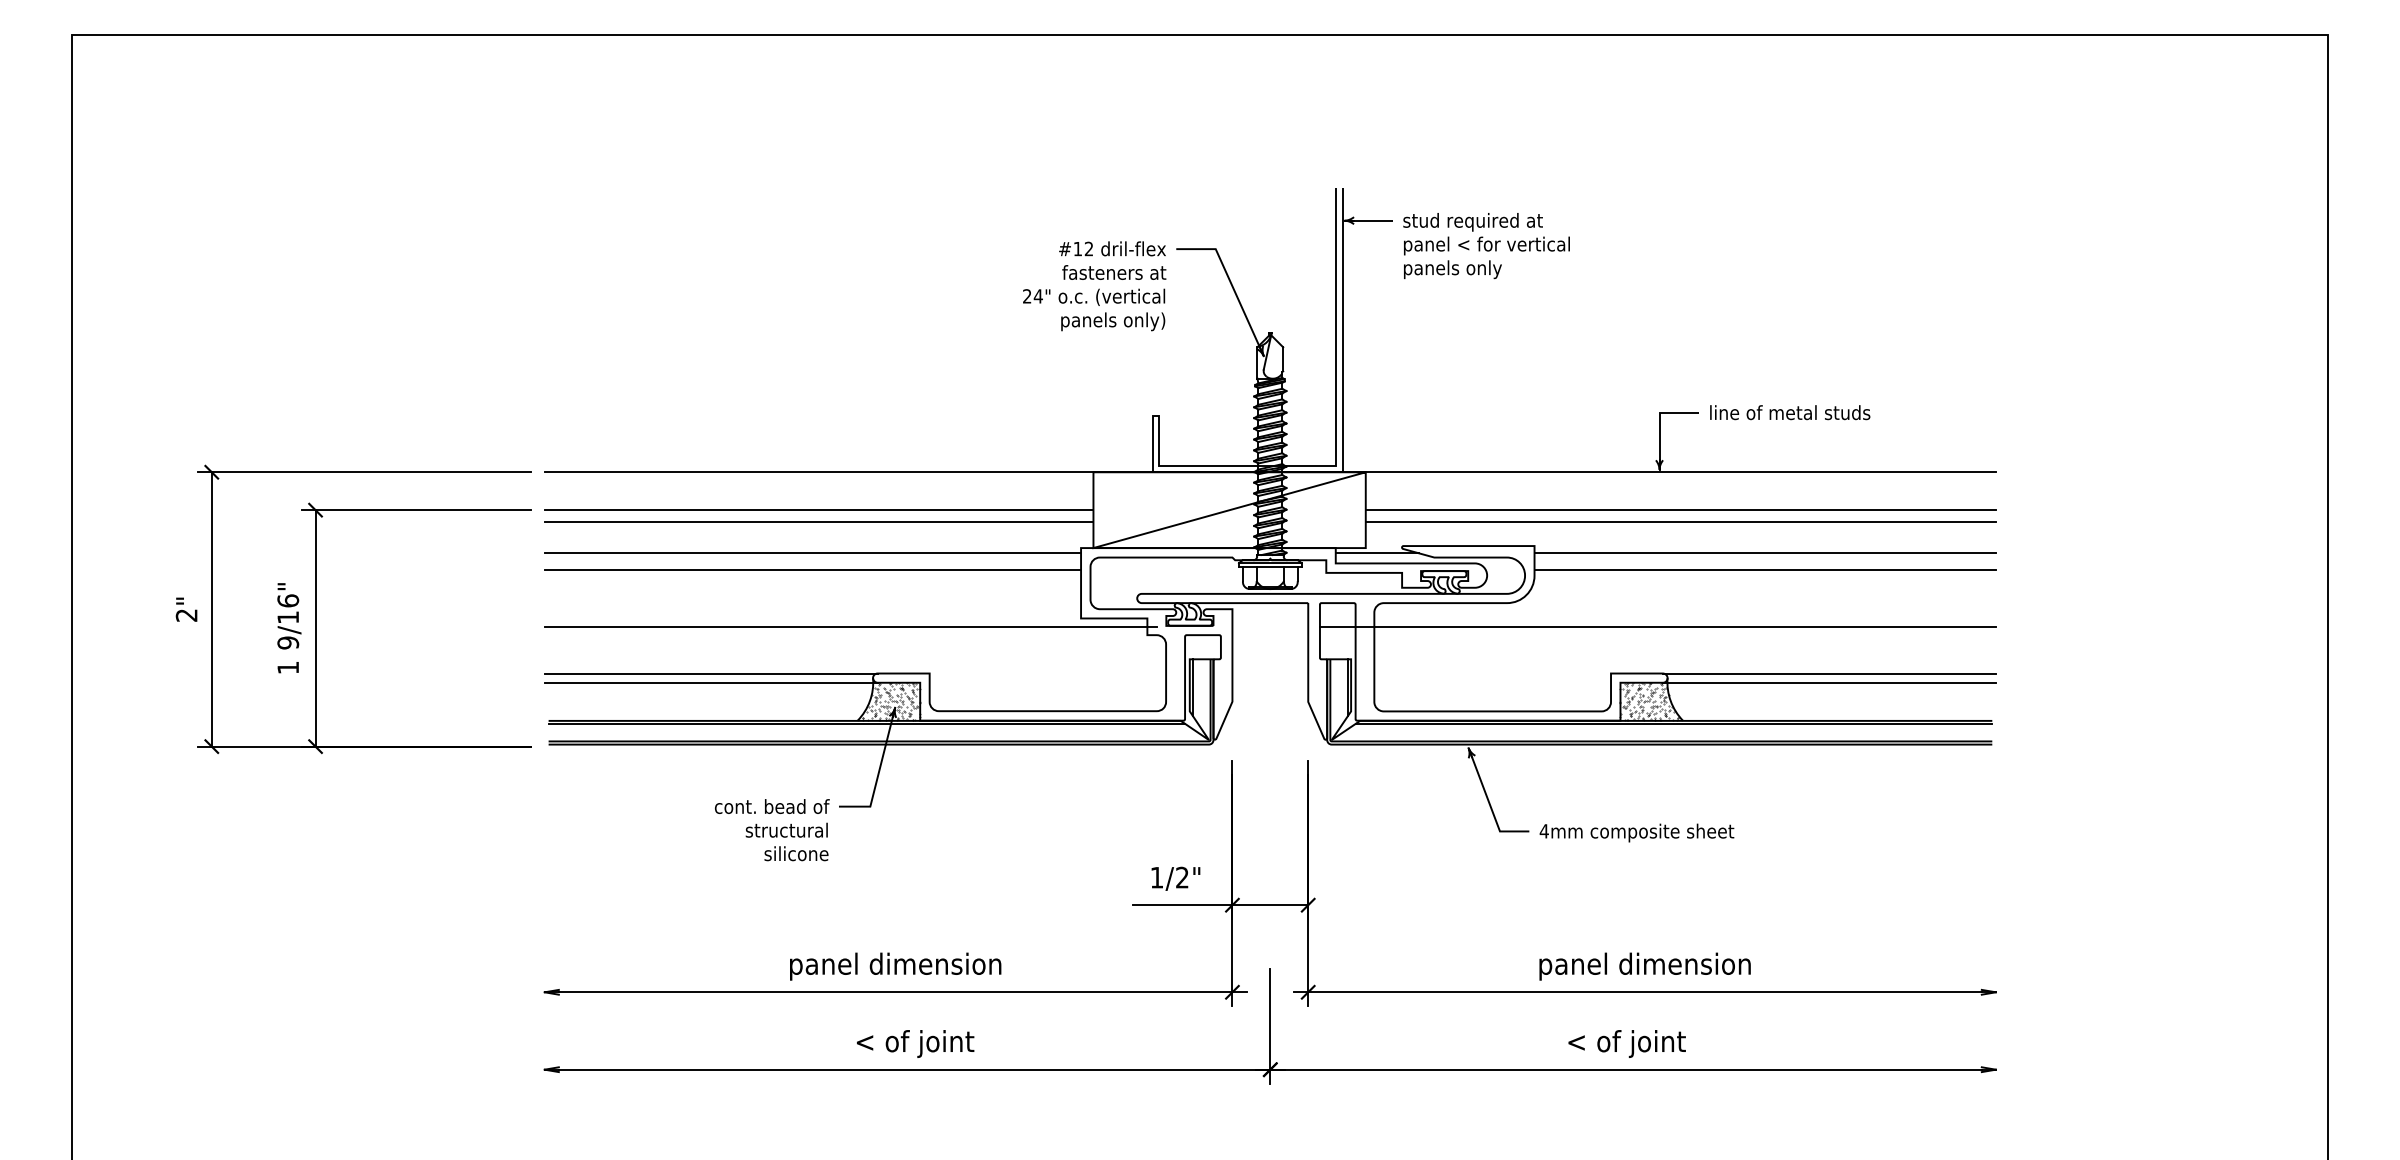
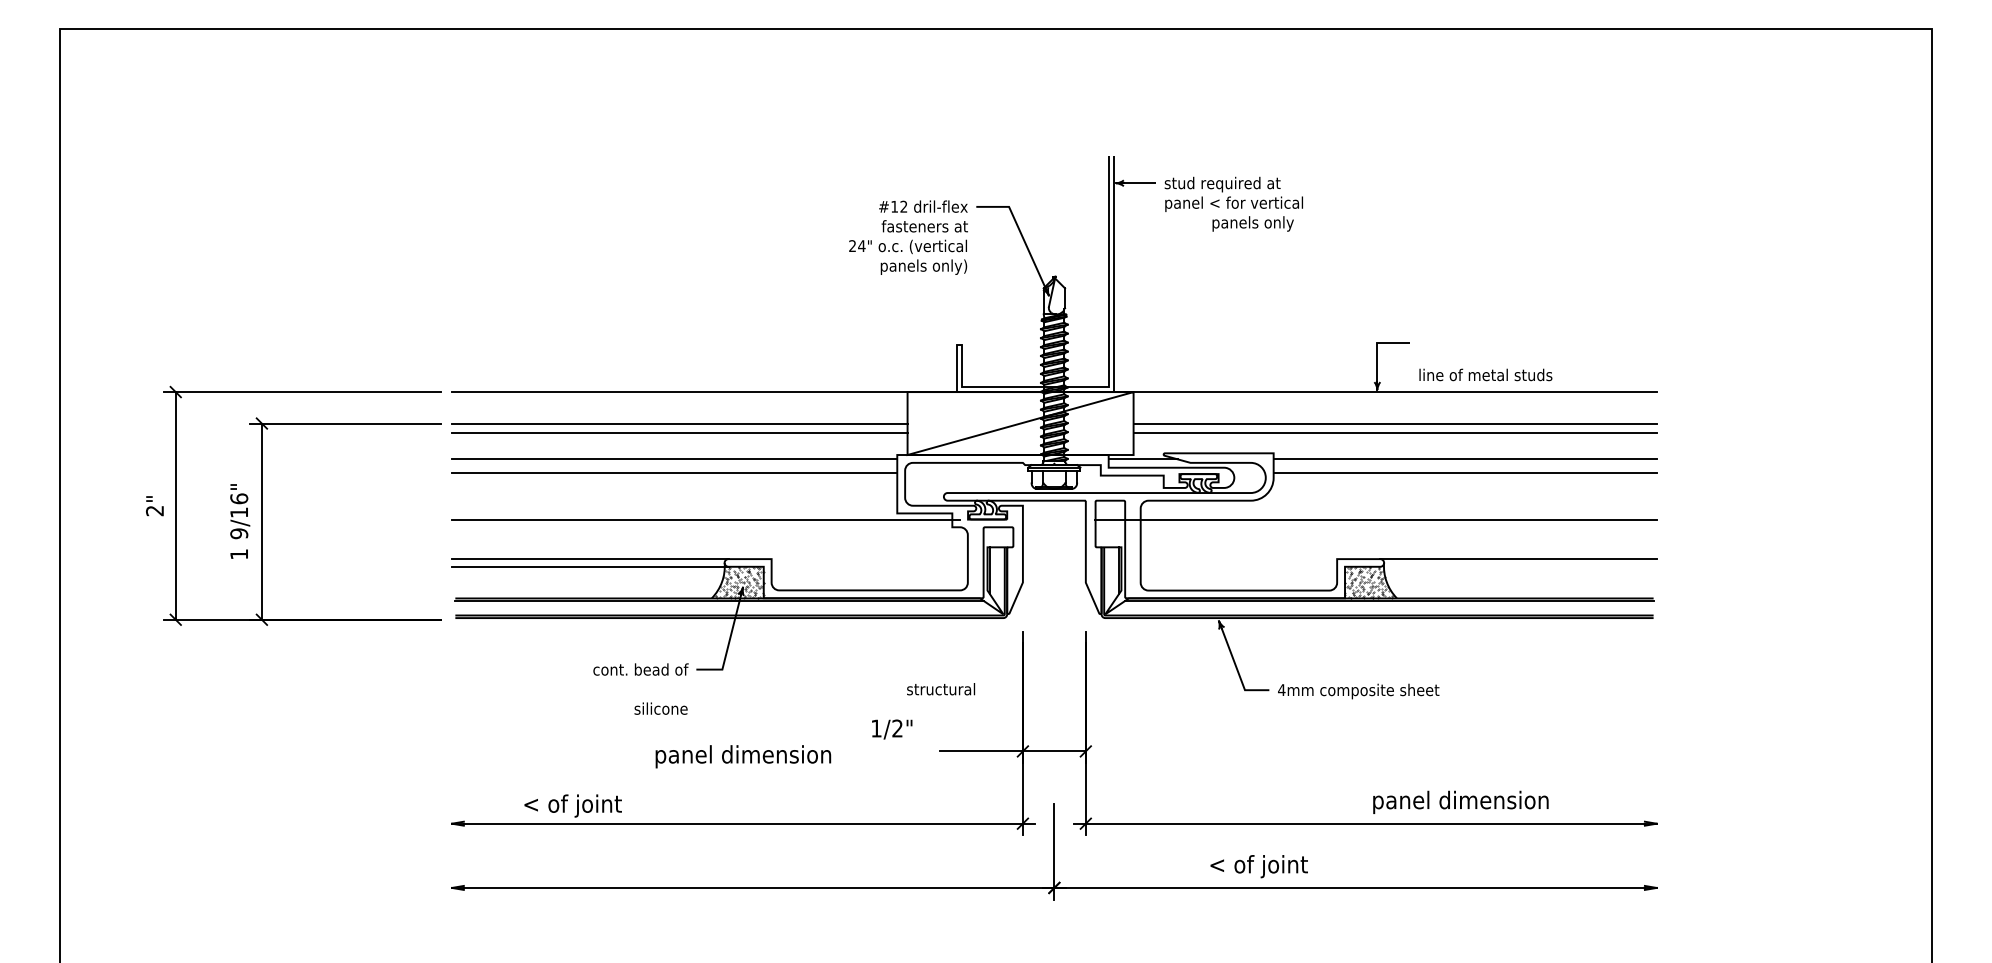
text: (1452, 269) -> (1252, 223), moved
text: (1790, 412) -> (1486, 374), moved
line: (1828, 682) -> (1517, 566), removed
text: (786, 829) -> (940, 688), moved
text: (1175, 878) -> (891, 729), moved
text: (895, 966) -> (743, 756), moved
text: (1644, 966) -> (1460, 802), moved
text: (915, 1043) -> (573, 805), moved
text: (1626, 1043) -> (1258, 866), moved

